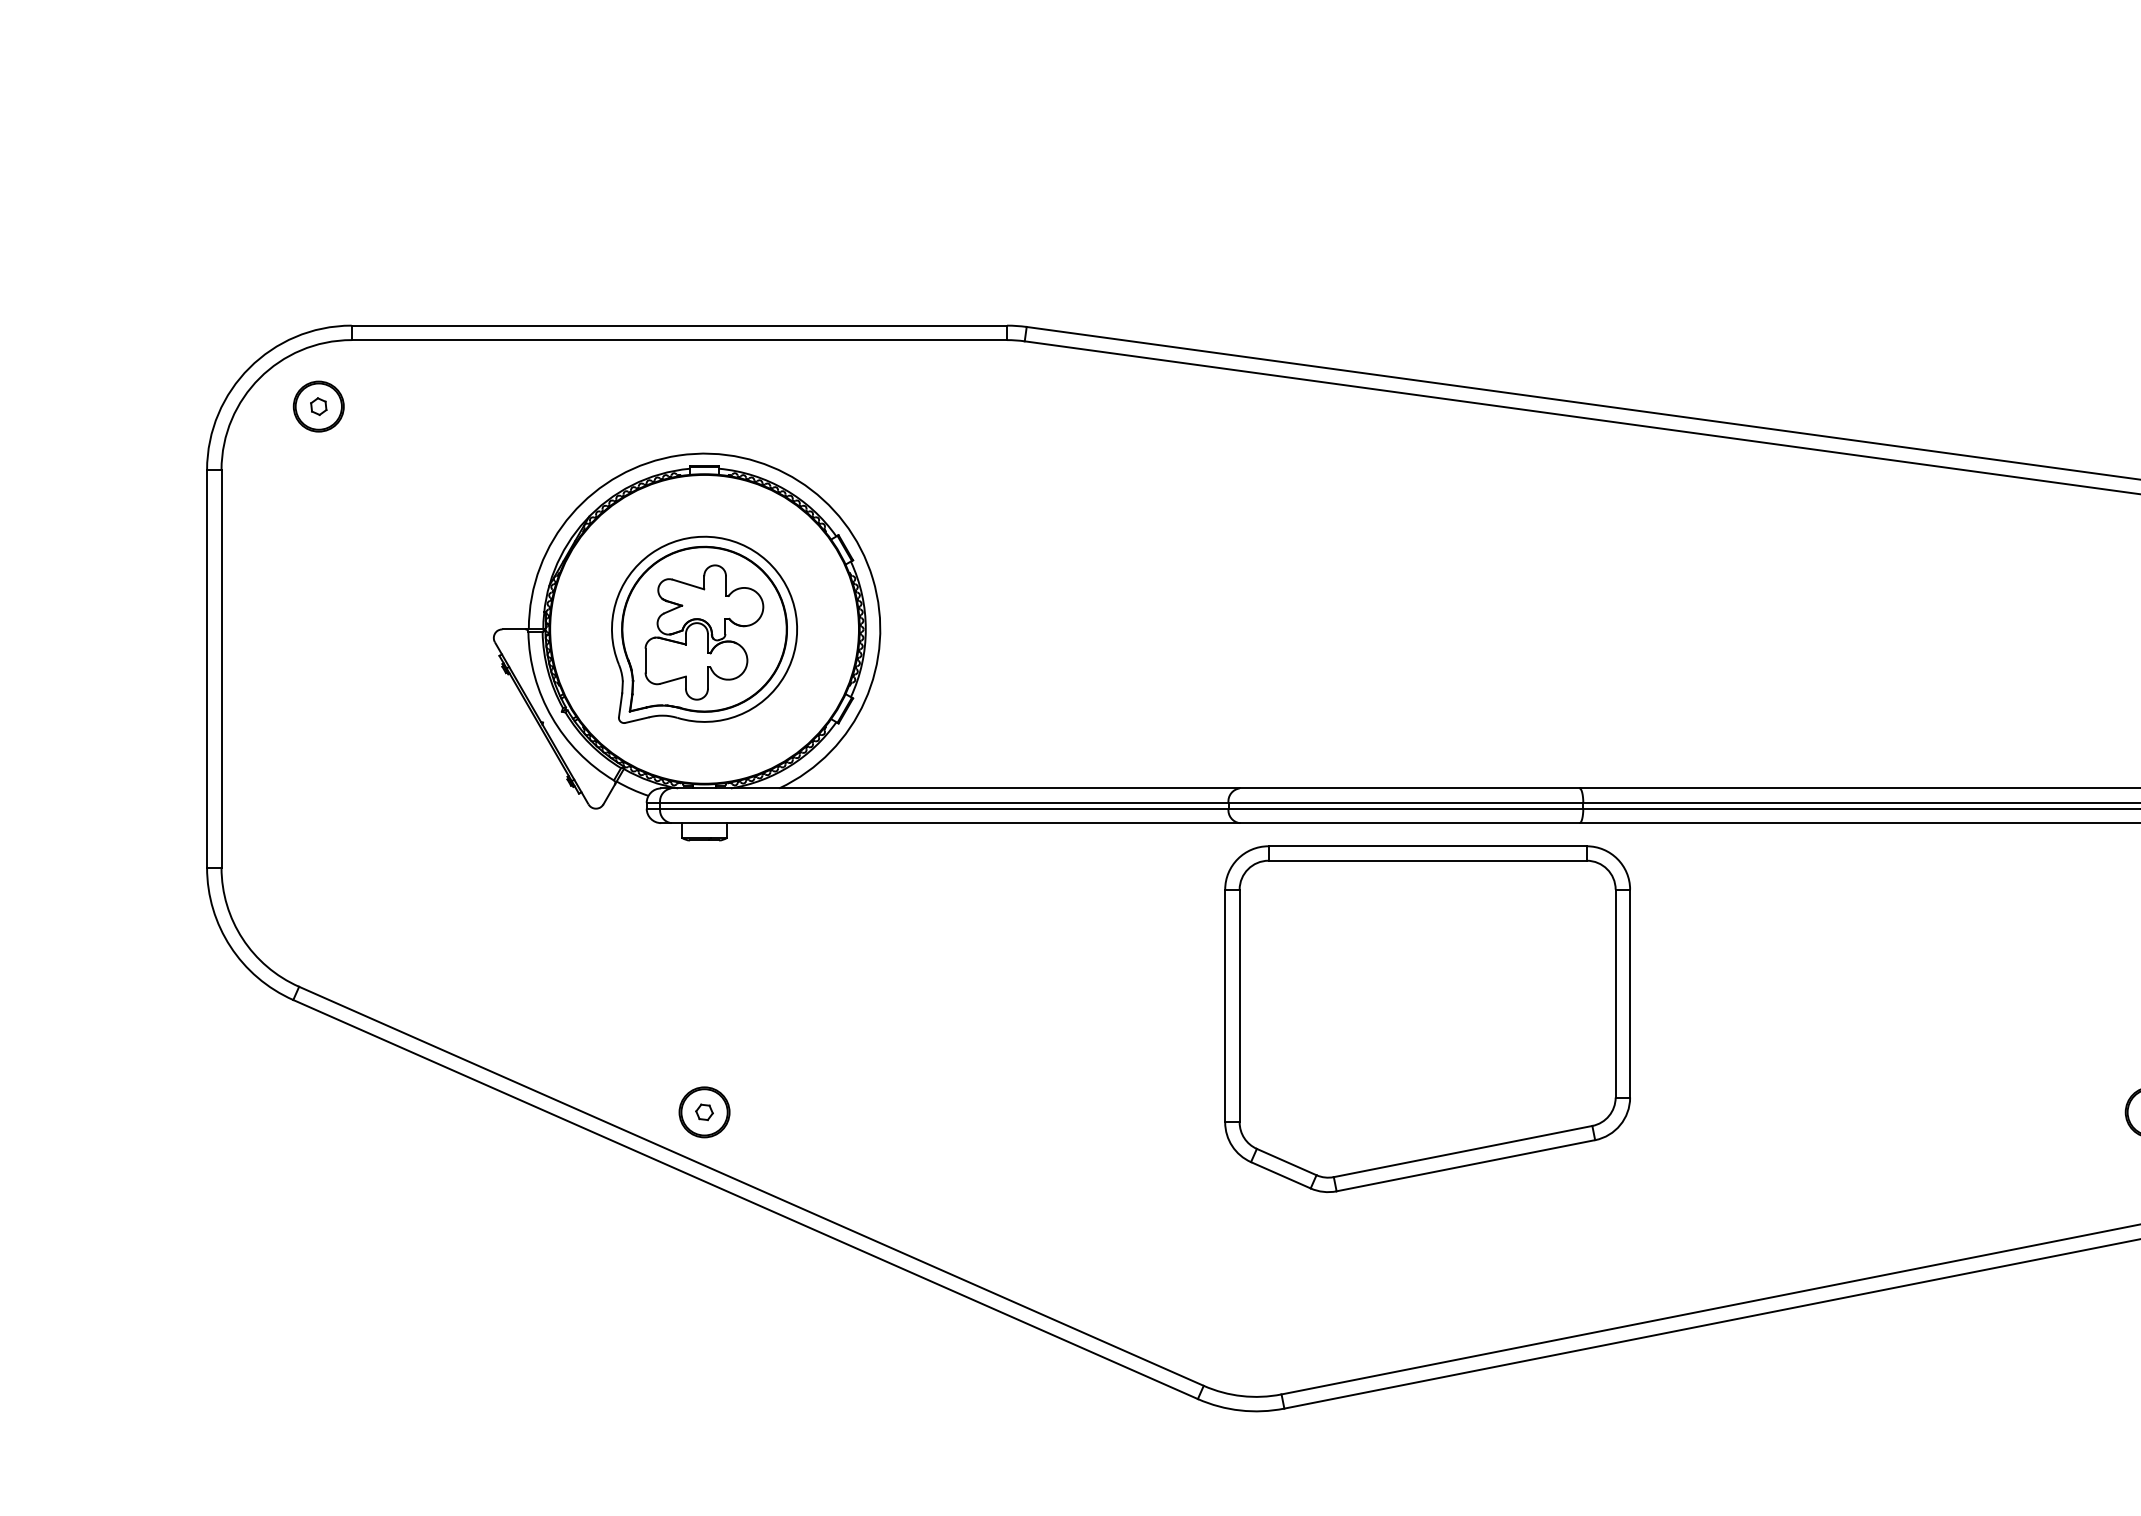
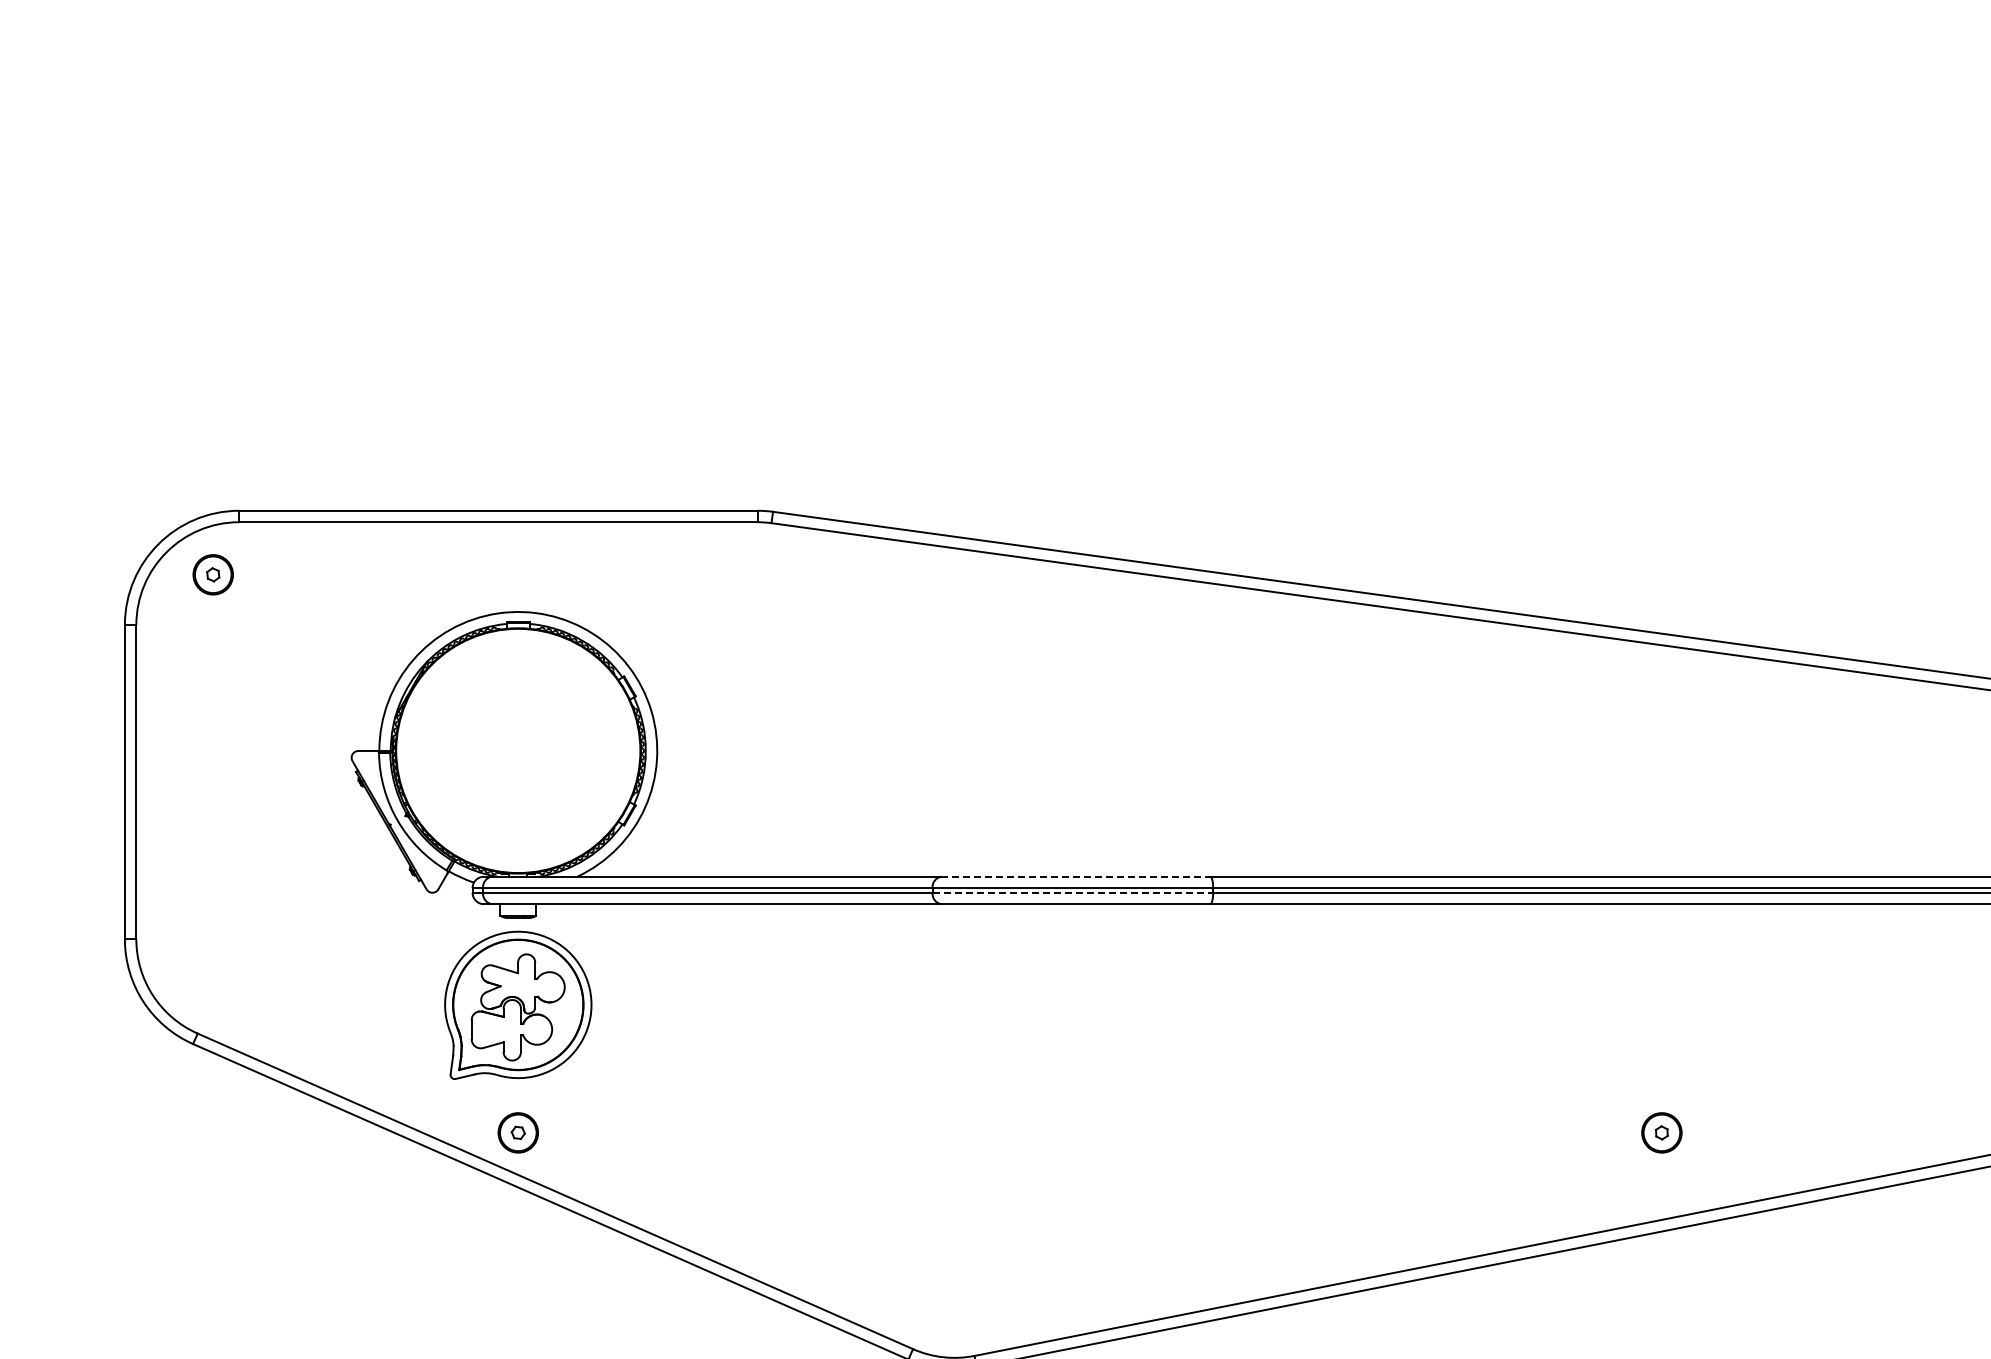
part: (704, 628) -> (518, 1004), moved
line: (1410, 788) -> (1076, 876), solid -> dashed
line: (1406, 808) -> (1073, 892), solid -> dashed
part: (1428, 1018) -> (1090, 1058), removed

